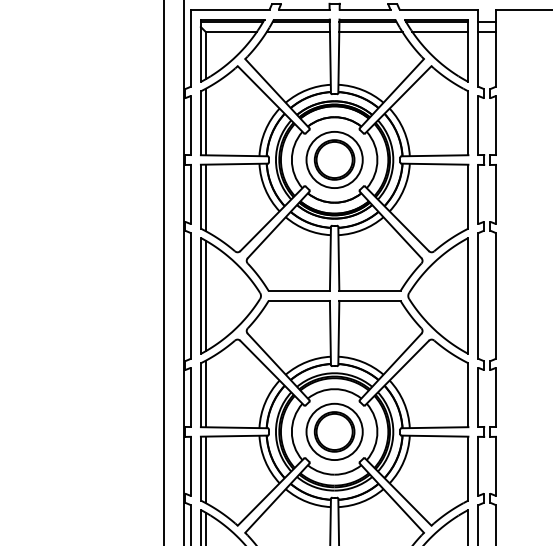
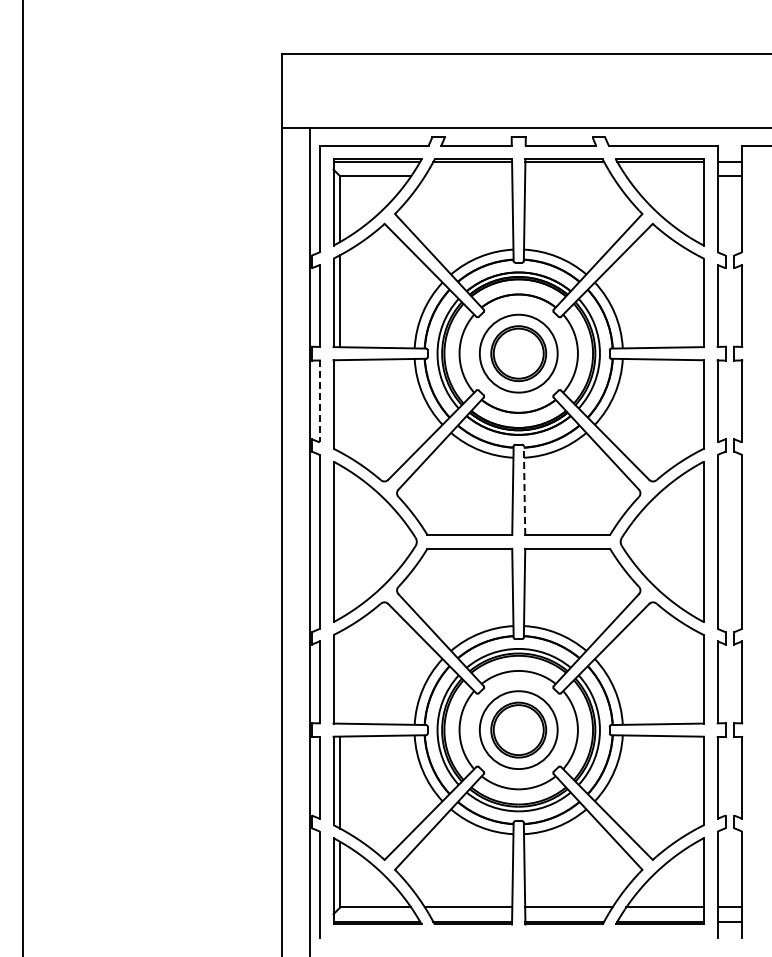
line: (298, 31) -> (468, 176), removed
line: (370, 31) -> (568, 176), removed
line: (439, 31) -> (664, 176), removed
line: (190, 194) -> (319, 401), solid -> dashed
line: (205, 198) -> (340, 406), removed
line: (338, 258) -> (524, 490), solid -> dashed
line: (205, 295) -> (340, 541), removed
line: (205, 393) -> (340, 677), removed

